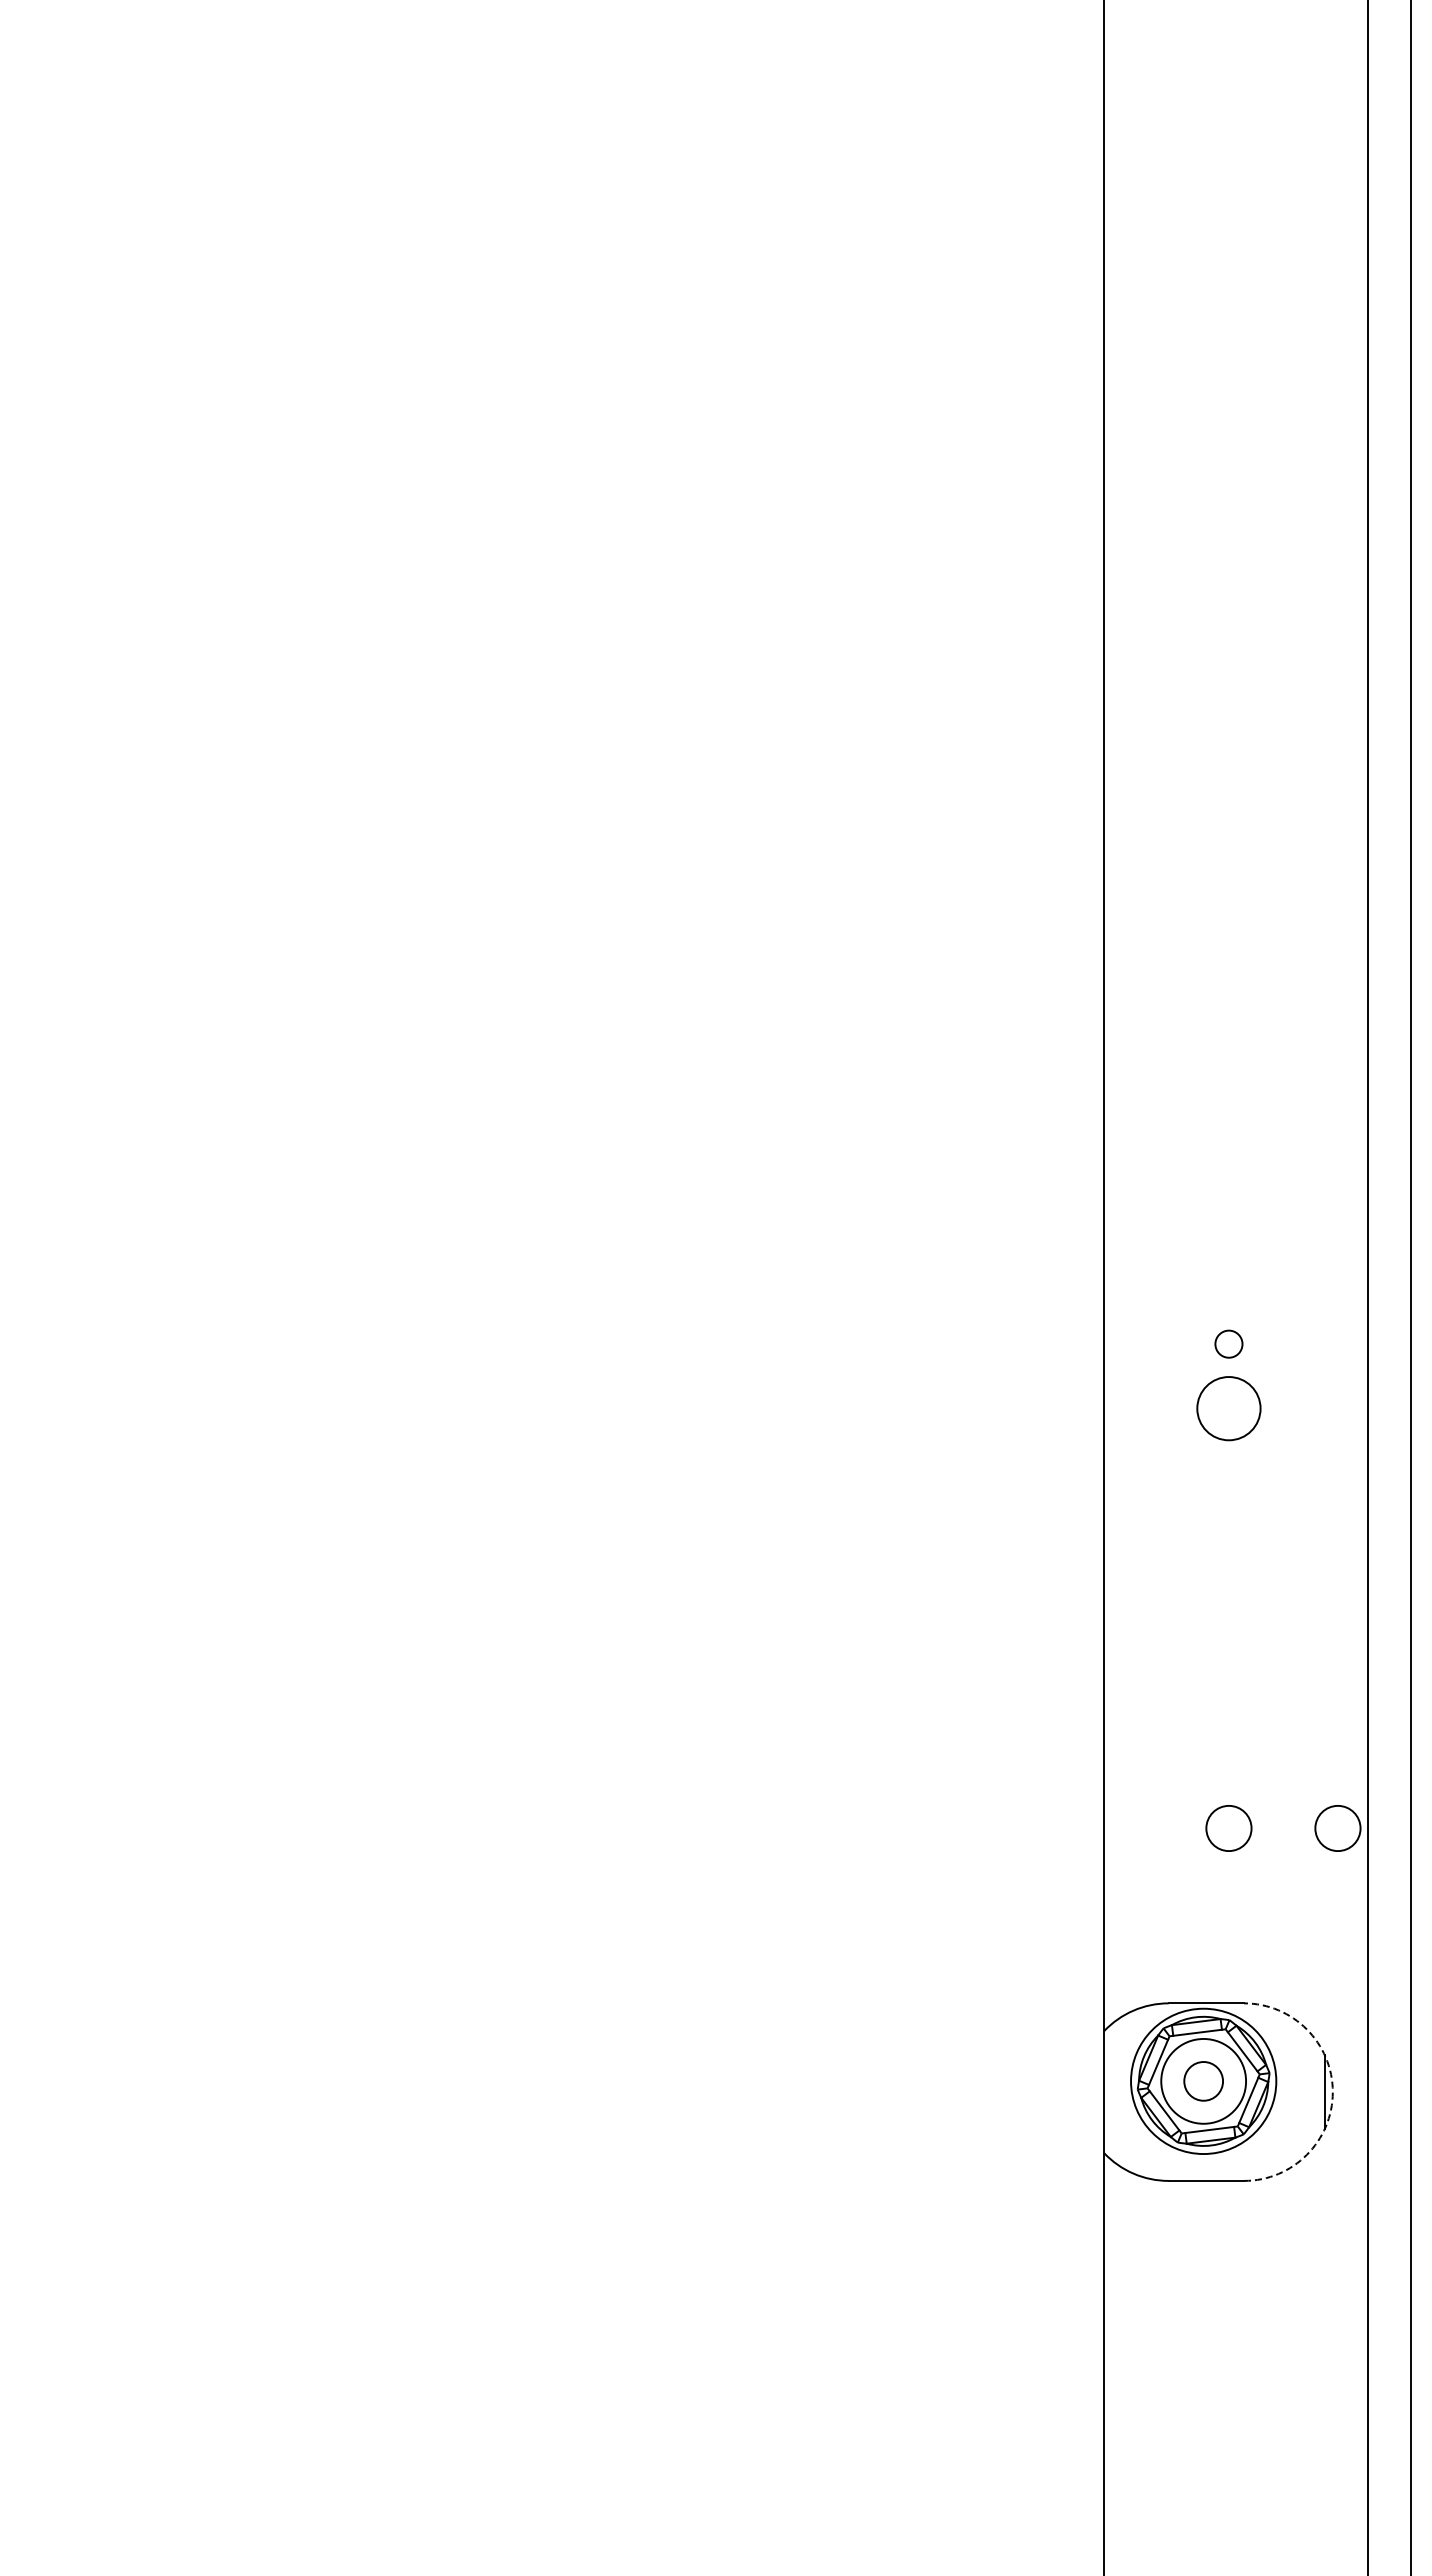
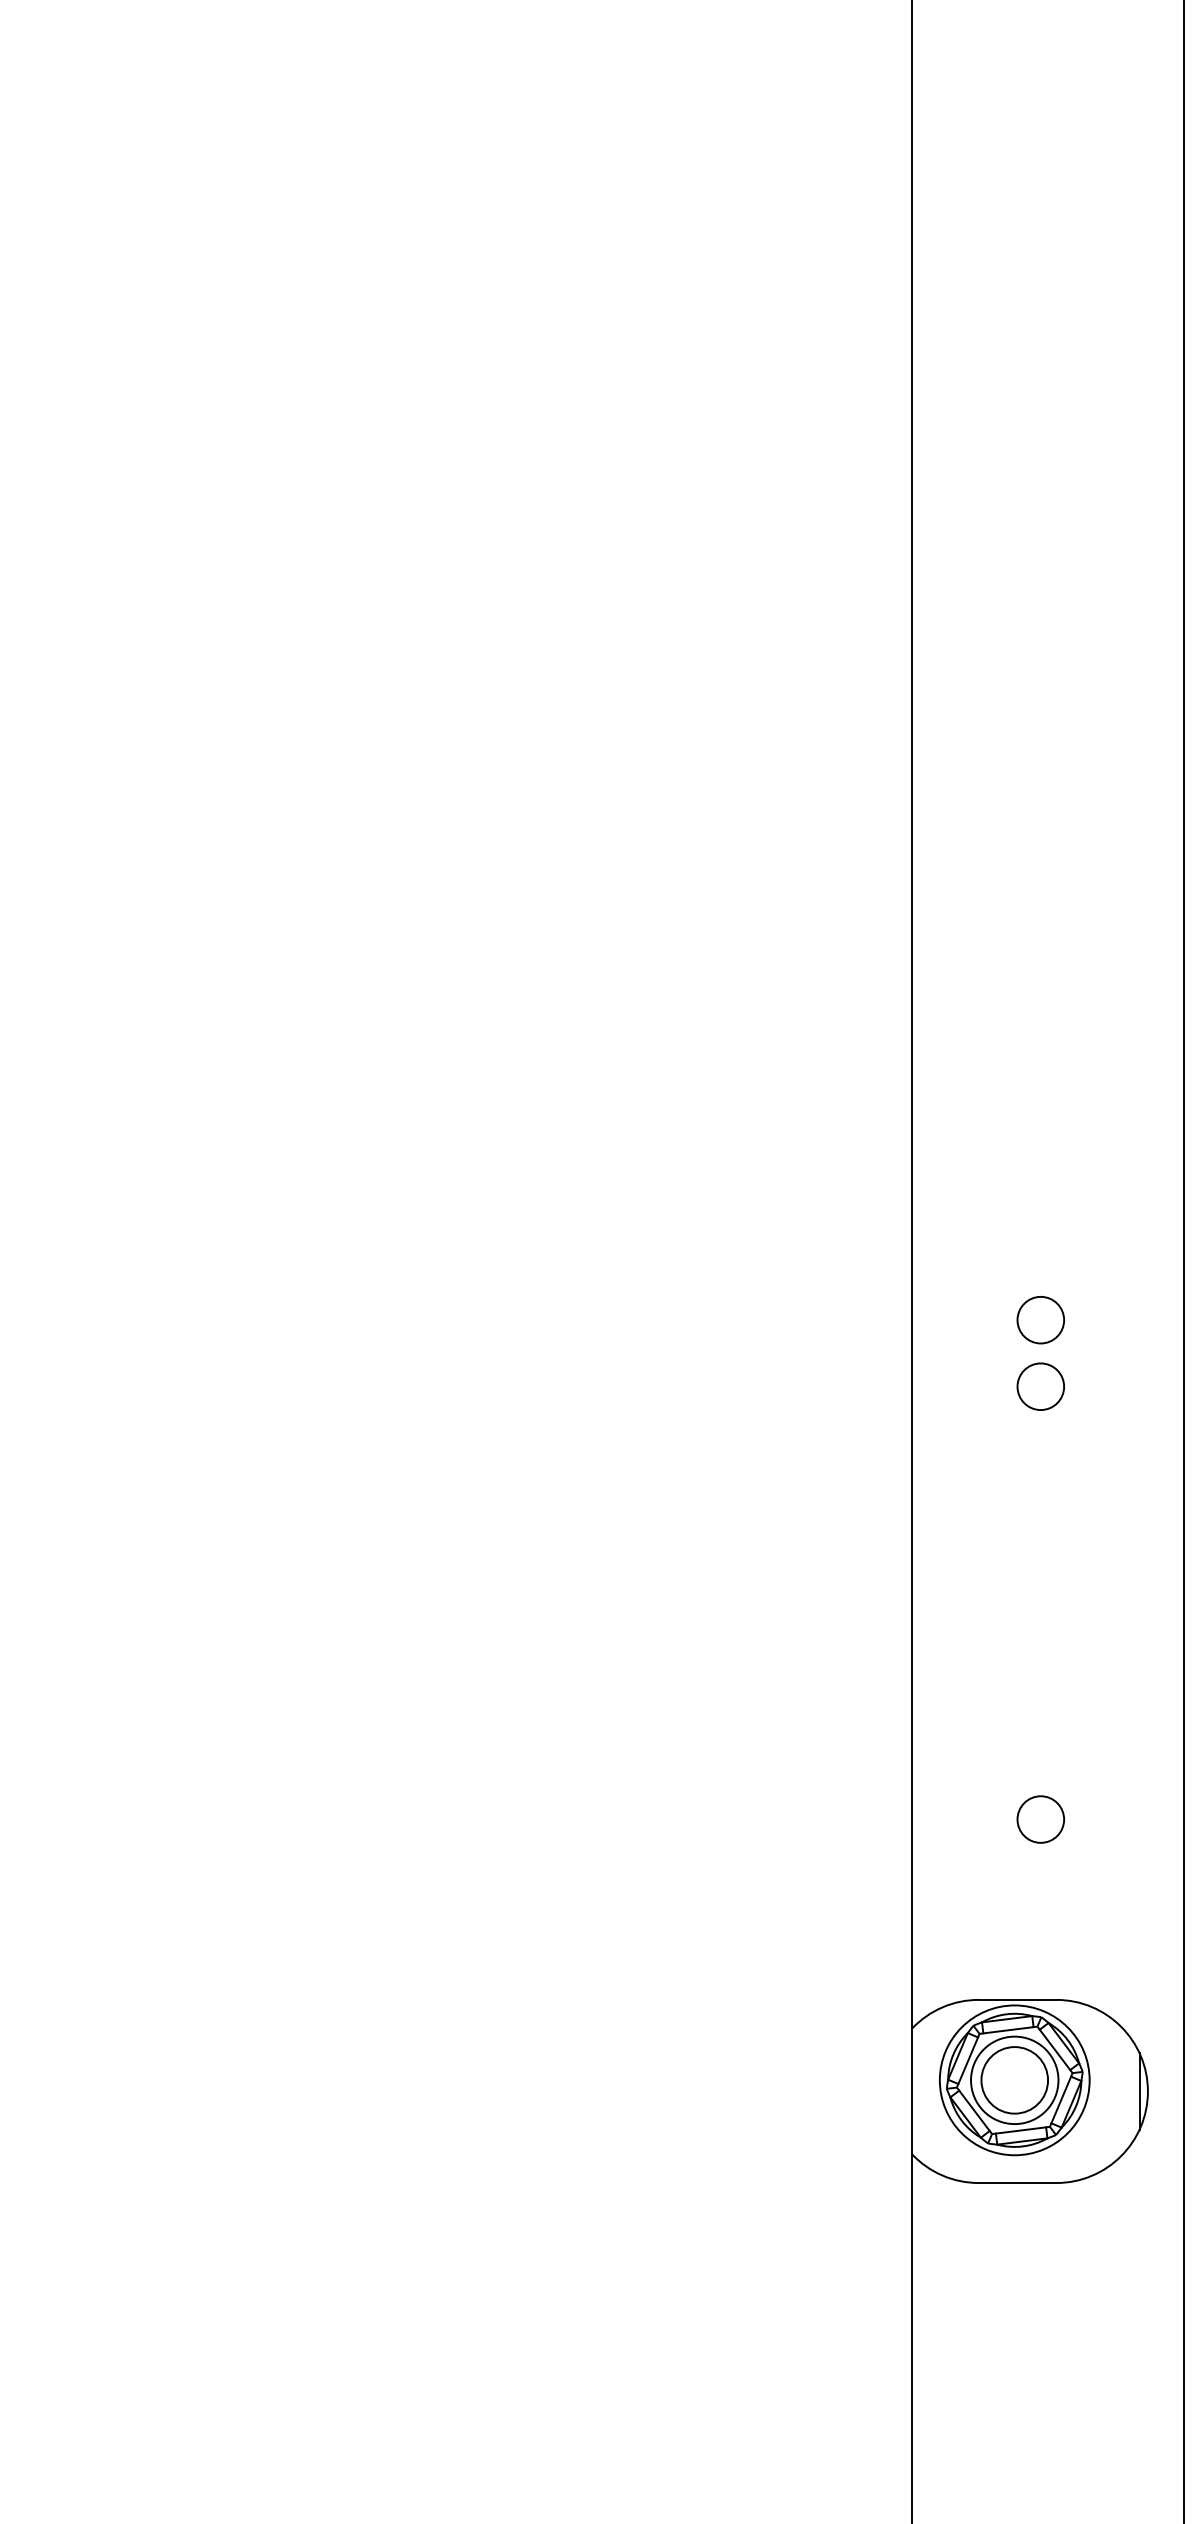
circle: (1228, 1343) -> (1040, 1319), size x1.67
circle: (1228, 1408) -> (1040, 1386), size x0.71
circle: (1337, 1828) -> (1152, 1819), removed
circle: (1203, 2081) -> (1014, 2080), size x1.67
arc: (1332, 2092) -> (1147, 2091), dashed -> solid

